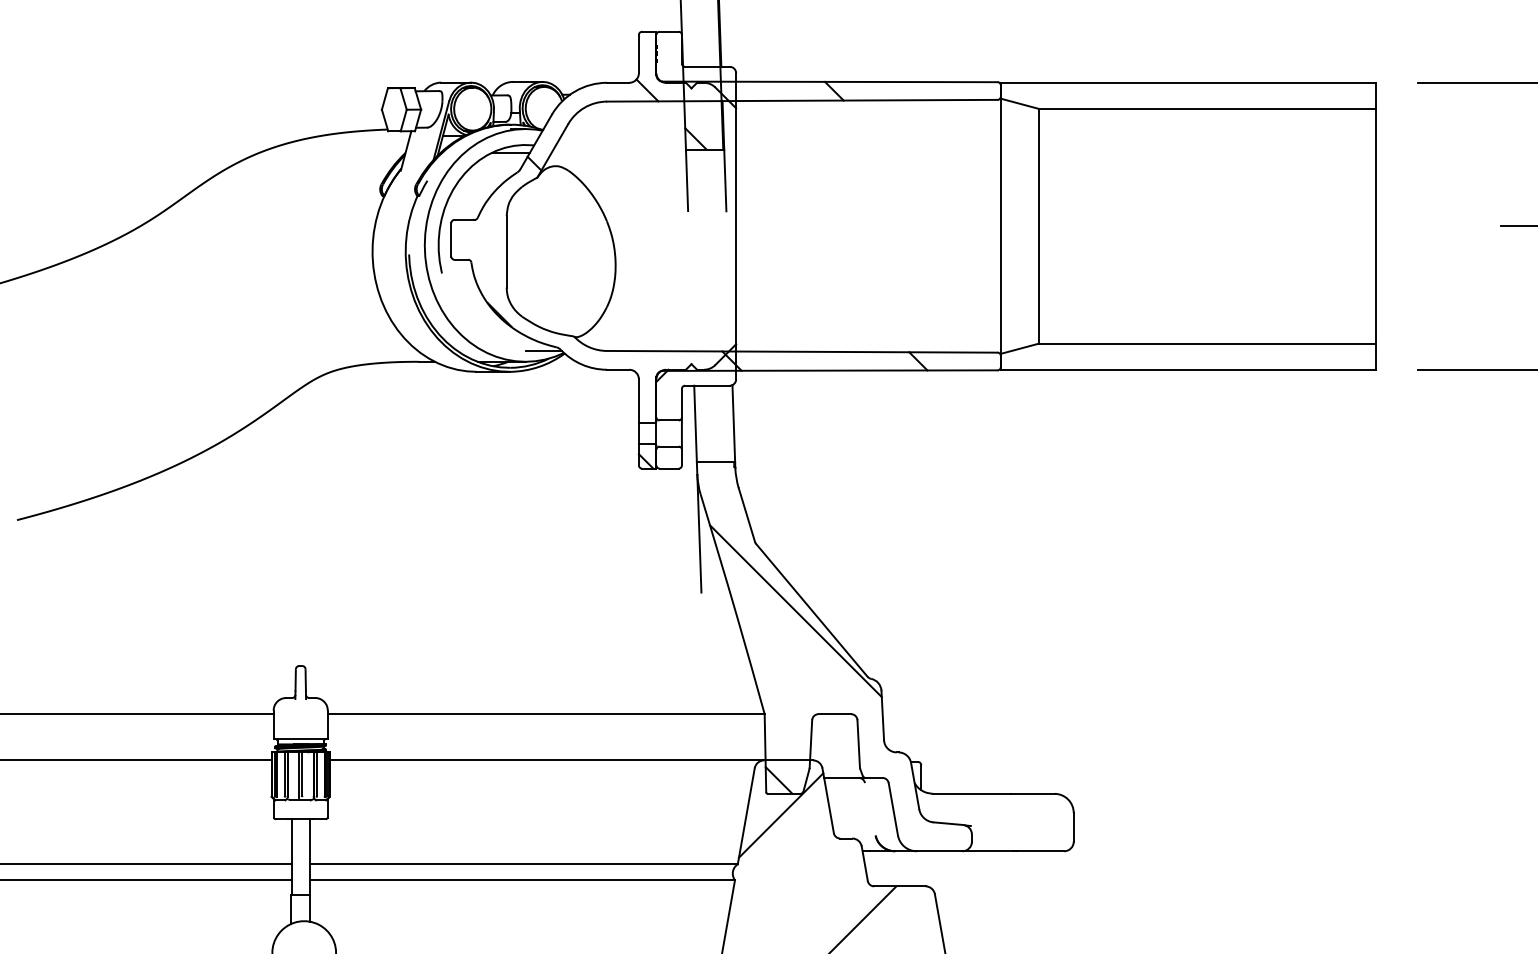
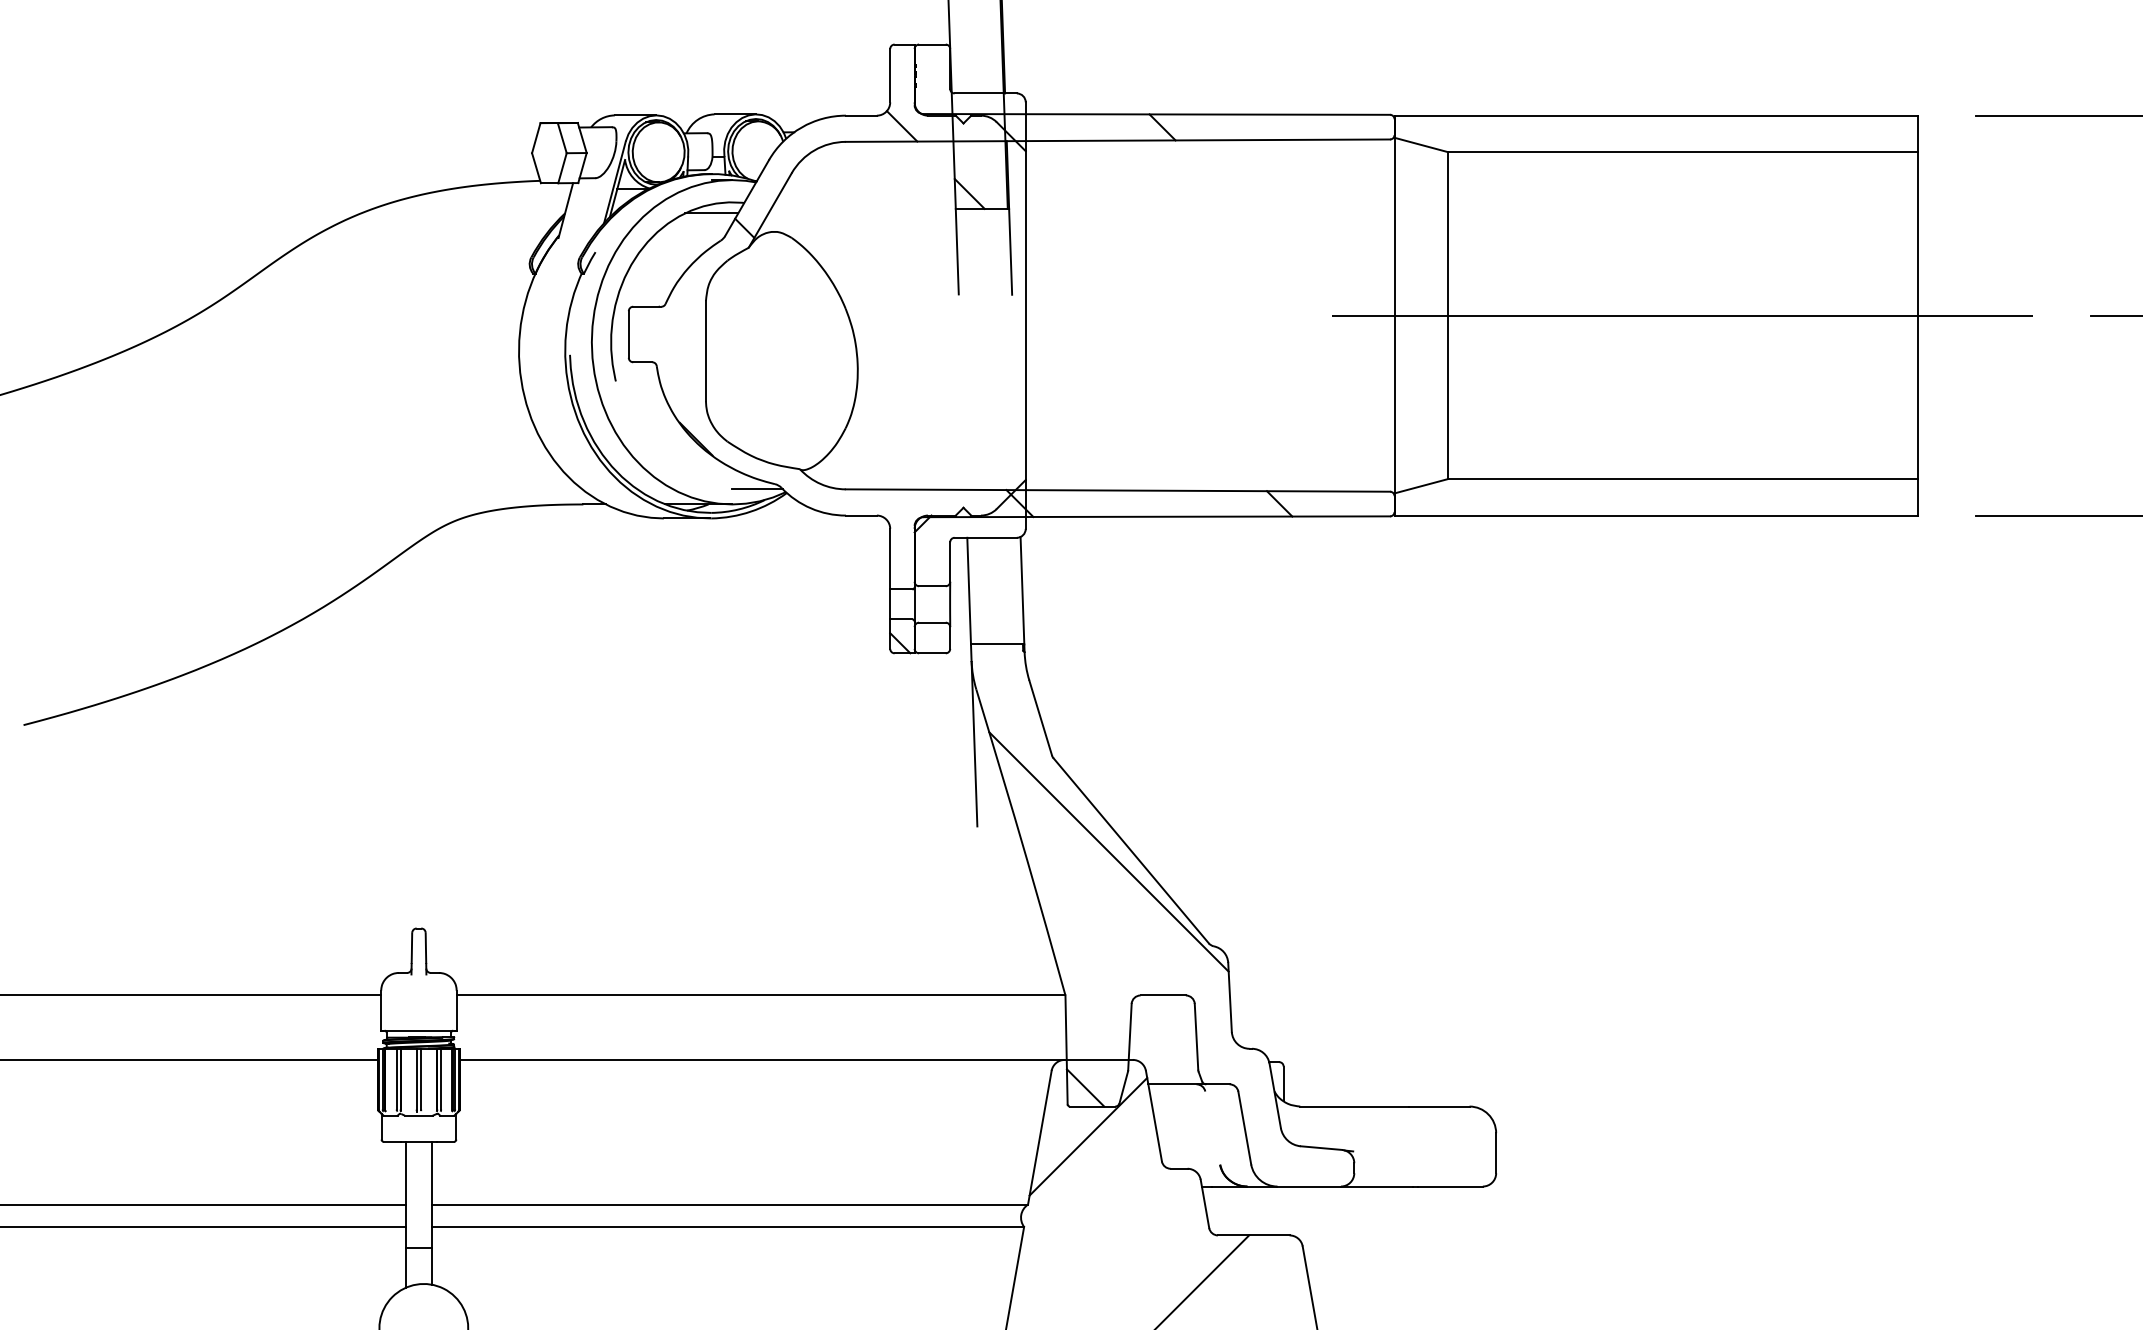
line: (1207, 226) -> (1682, 315), added

